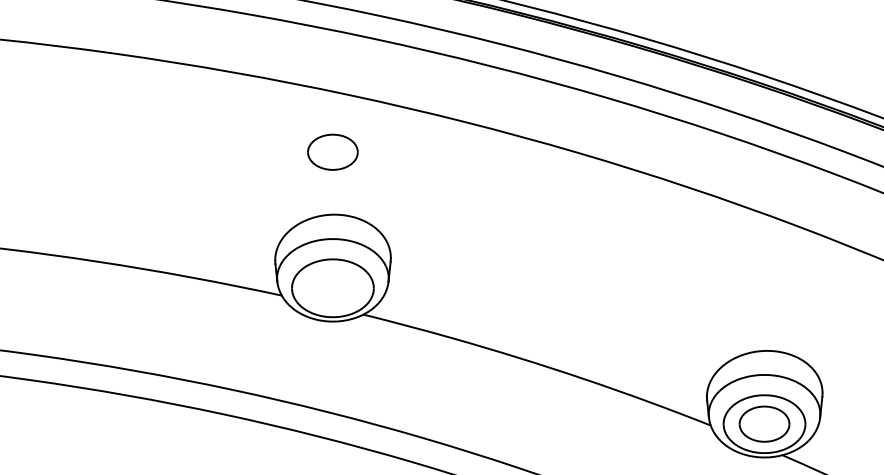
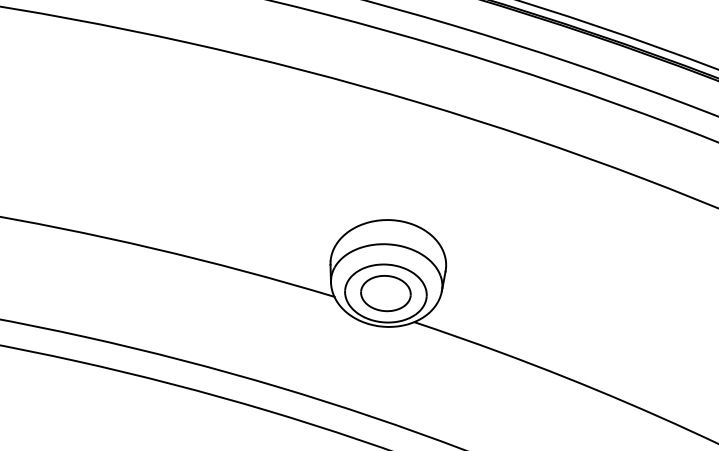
part: (332, 151) -> (385, 292), moved

